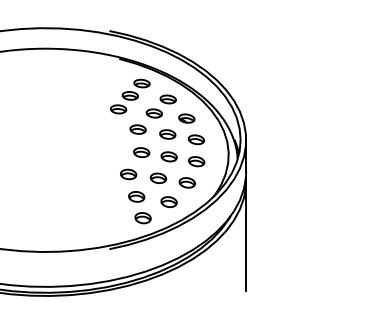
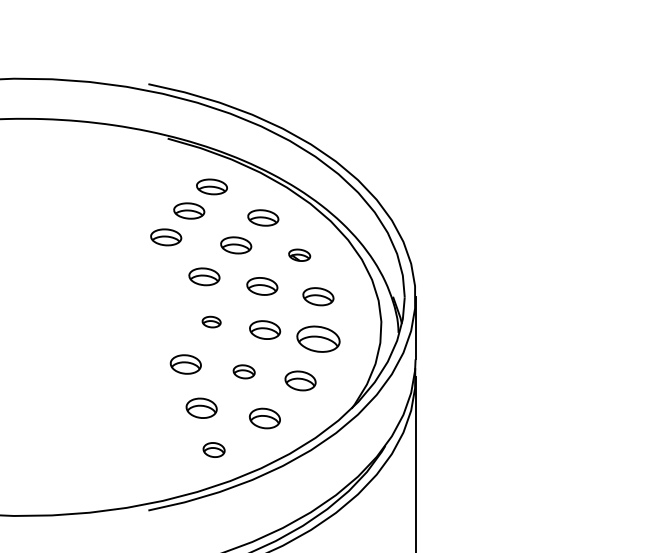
part: (186, 118) -> (298, 255), size x0.7
part: (141, 152) -> (211, 321), size x0.6
part: (196, 161) -> (318, 339), size x1.4
part: (158, 177) -> (244, 370), size x0.7
part: (142, 218) -> (212, 450), size x0.7

